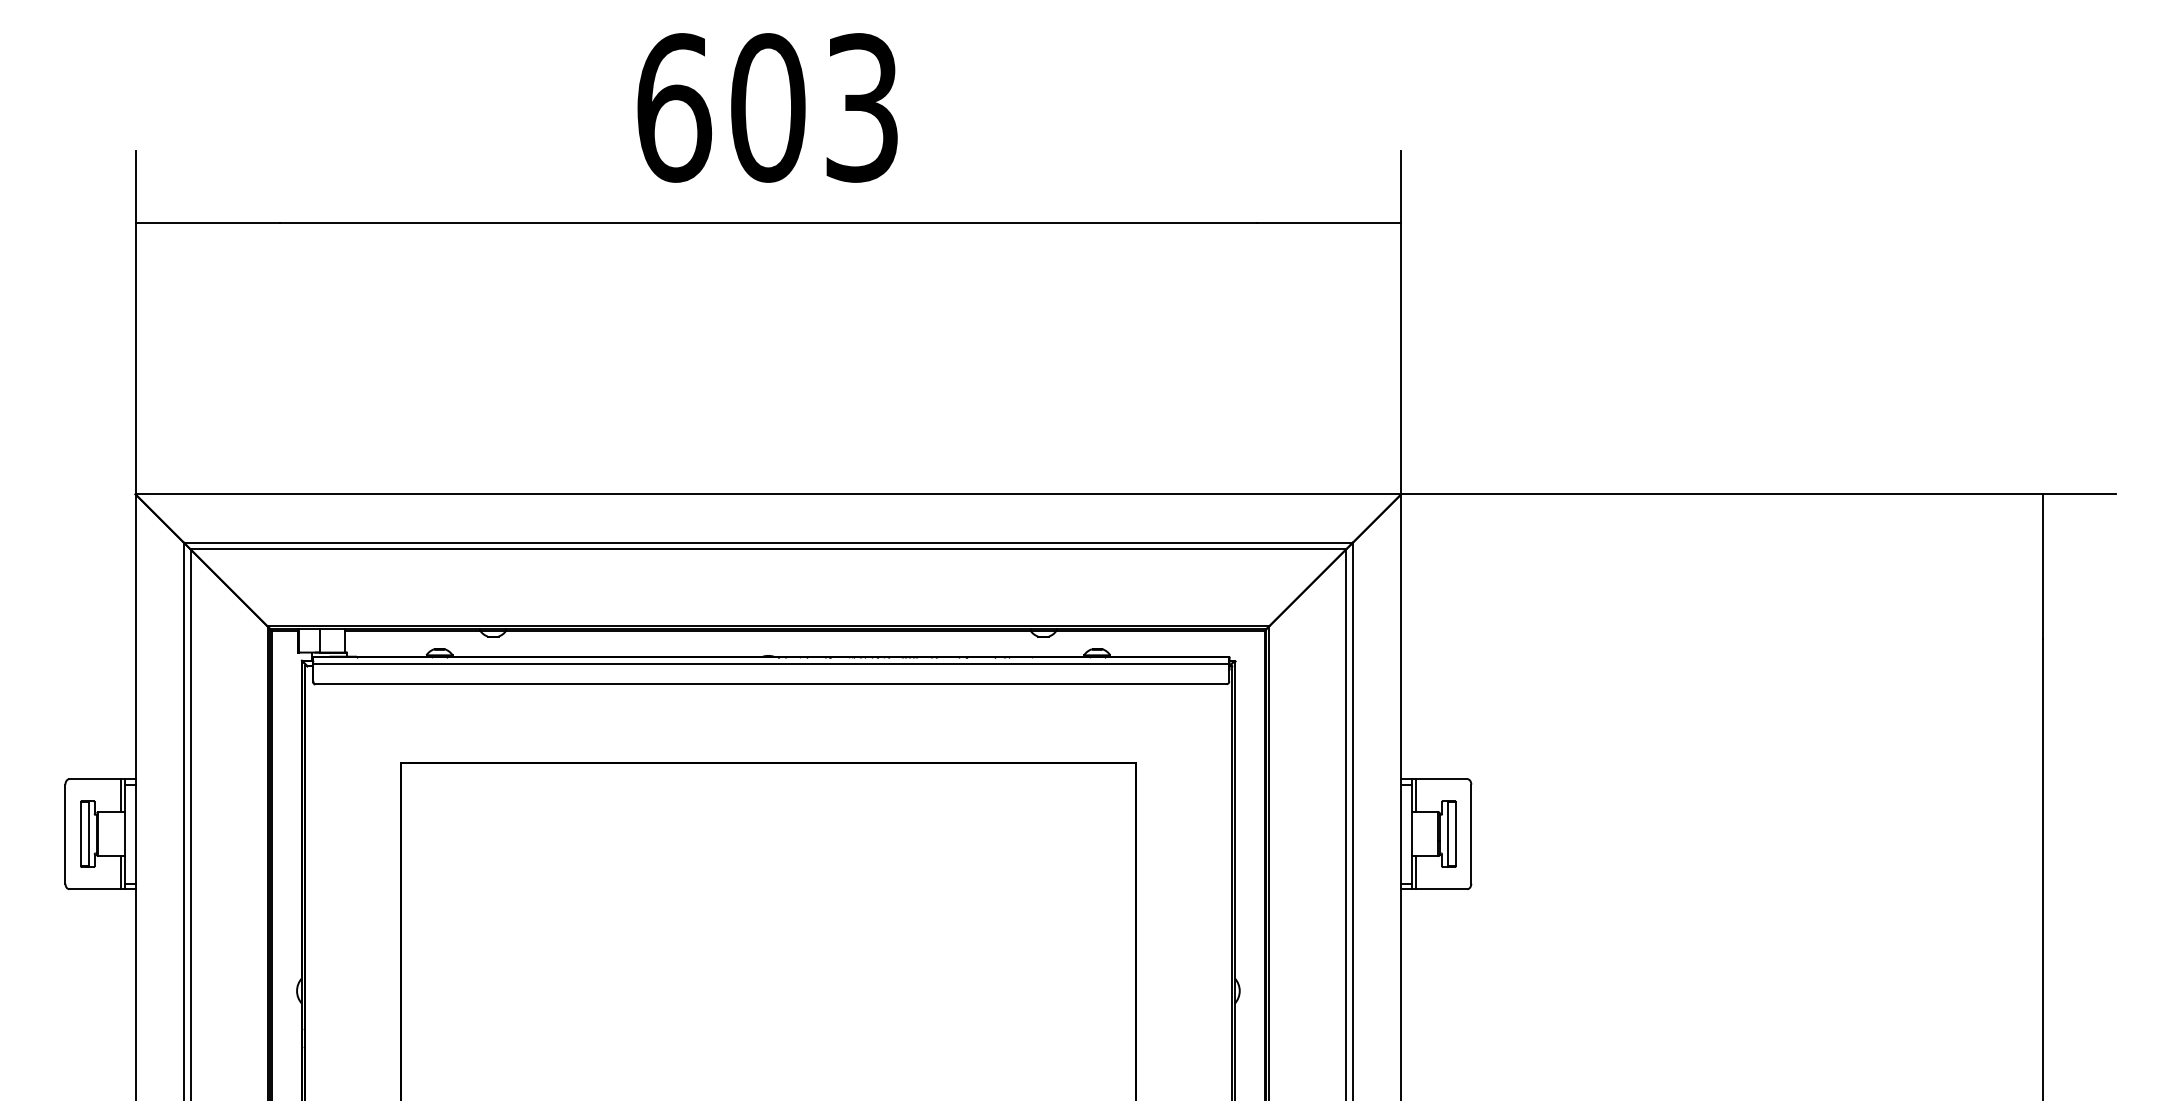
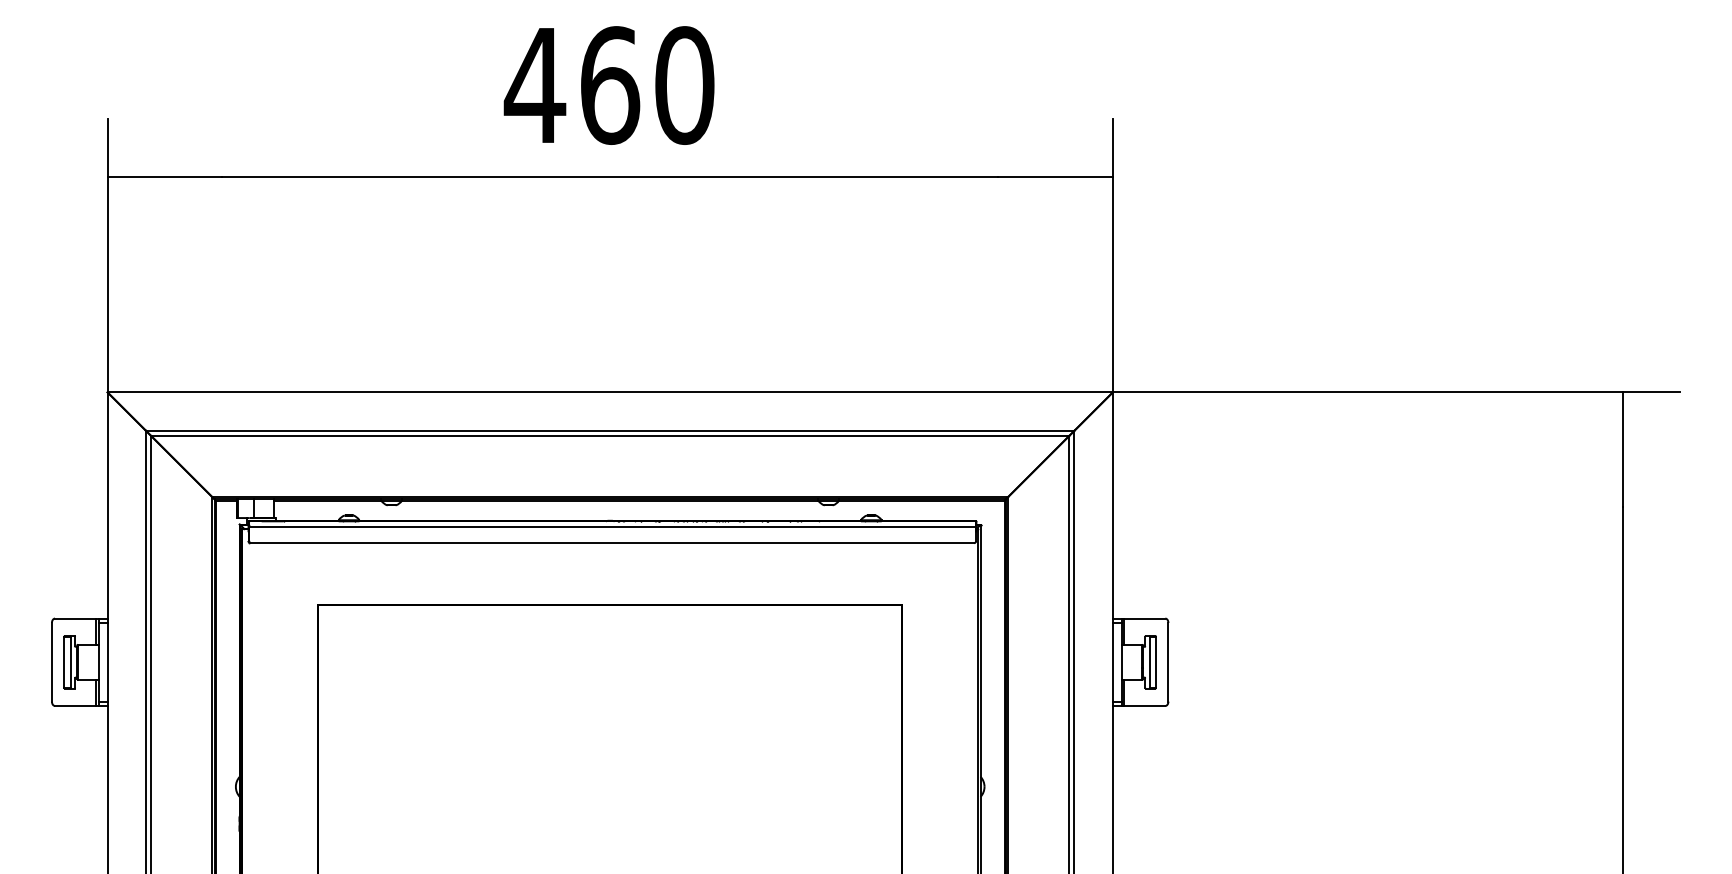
text: (766, 107) -> (608, 85), 603 -> 460

